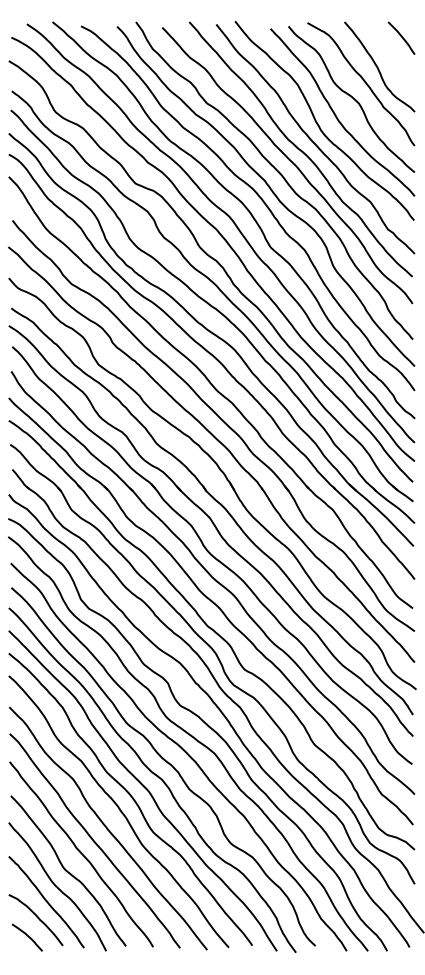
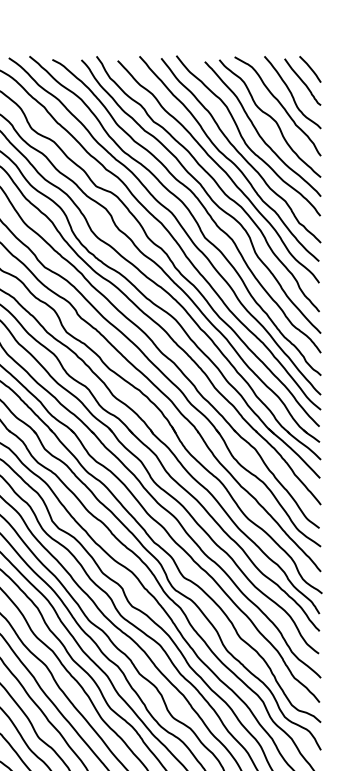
curve: (392, 53) -> (303, 81), added

